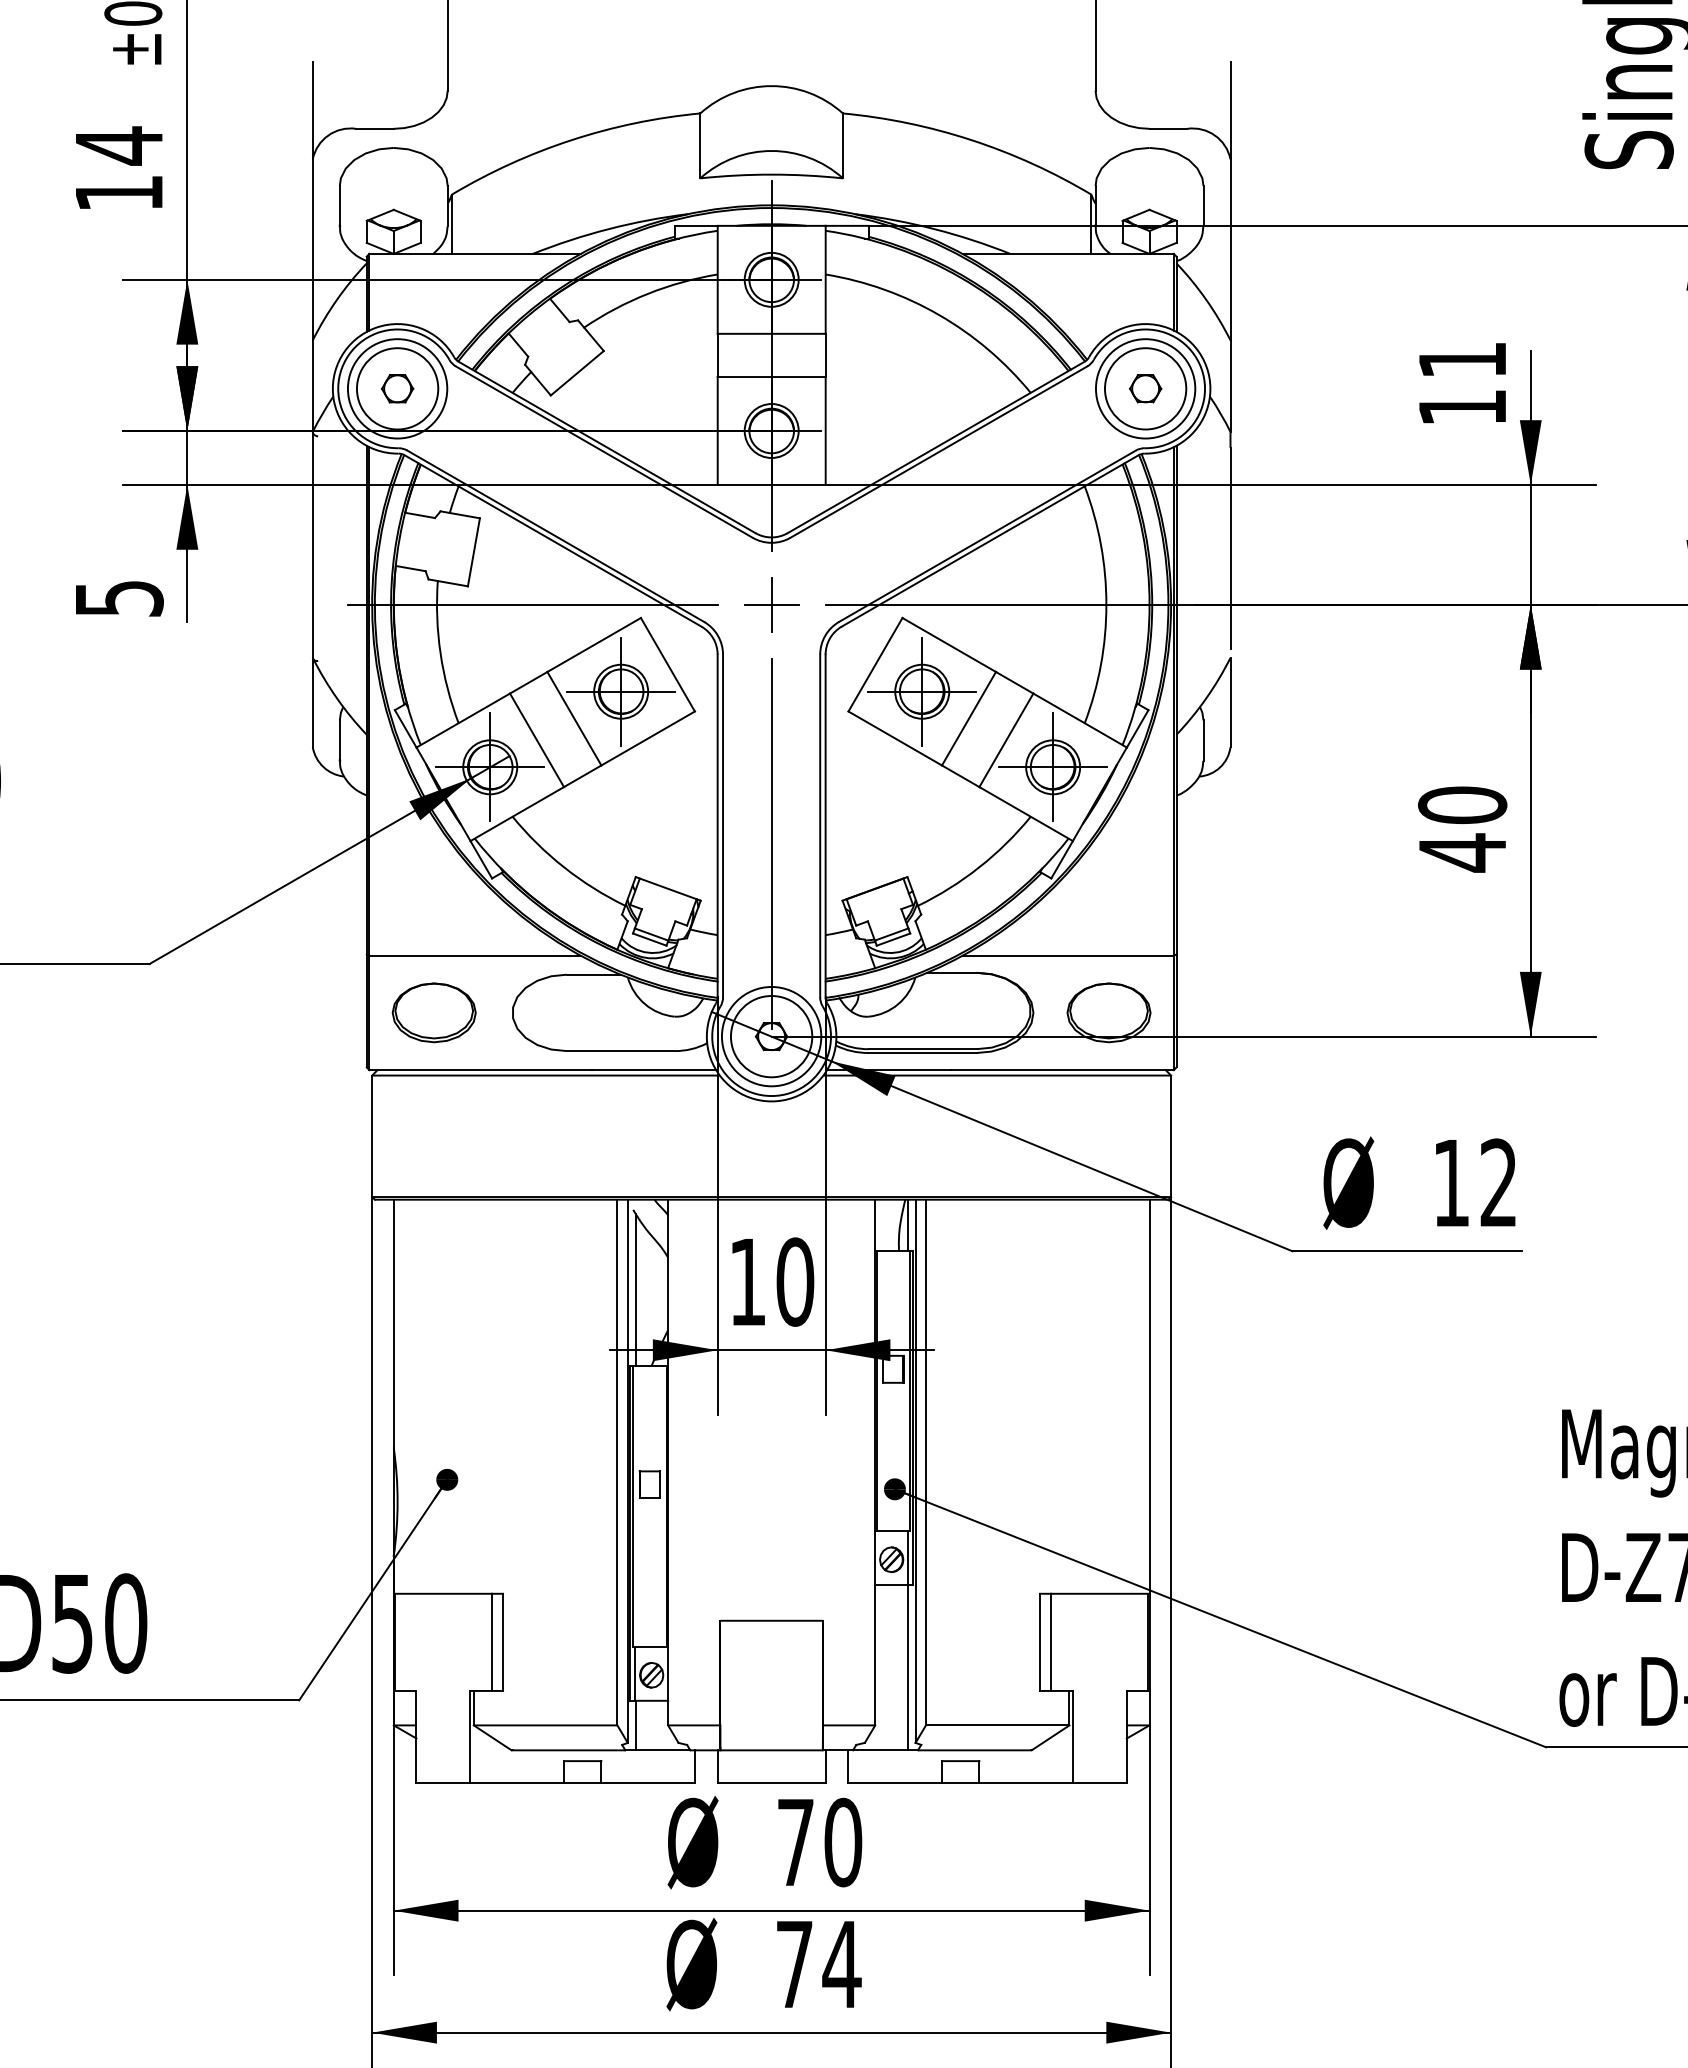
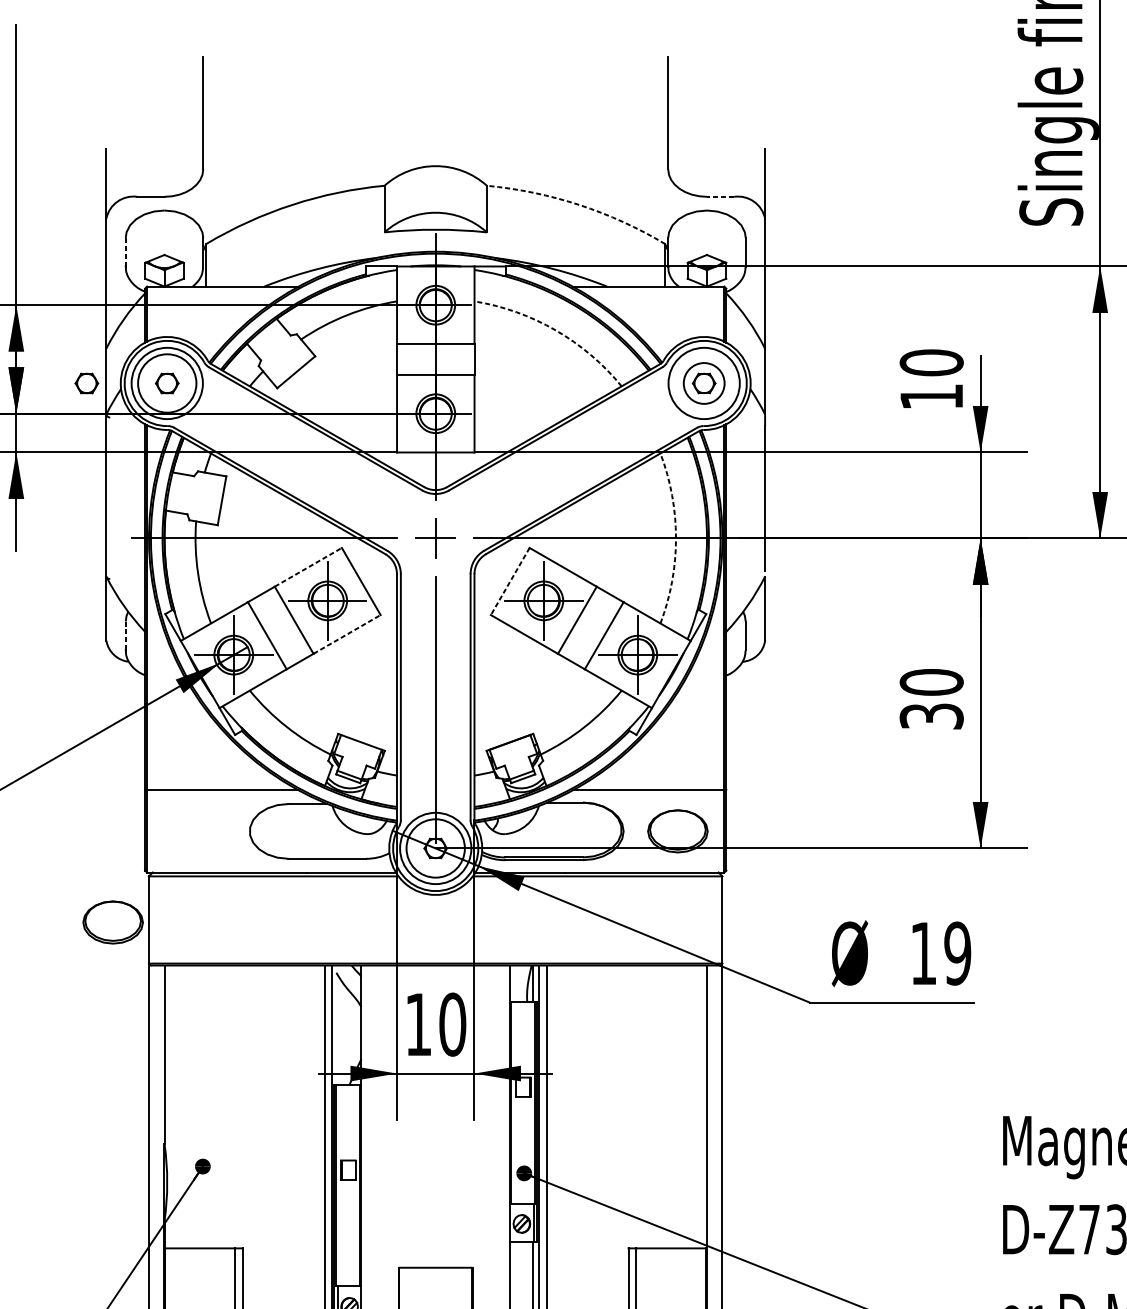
line: (1168, 128) -> (720, 196), solid -> dashed
arc: (971, 140) -> (579, 205), solid -> dashed
line: (339, 206) -> (125, 252), solid -> dashed
arc: (939, 314) -> (556, 330), solid -> dashed
text: (1462, 359) -> (931, 362), 11 -> 10
part: (285, 388) -> (86, 383), added
circle: (1145, 388) -> (704, 383), size x0.7
arc: (1106, 604) -> (676, 538), solid -> dashed
line: (594, 644) -> (308, 566), solid -> dashed
line: (875, 664) -> (510, 581), solid -> dashed
line: (648, 738) -> (347, 634), solid -> dashed
line: (339, 741) -> (125, 636), solid -> dashed
text: (1462, 852) -> (931, 716), 40 -> 30
part: (433, 1012) -> (112, 922), moved
text: (1498, 1182) -> (957, 953), 12 -> 19
line: (635, 1290) -> (338, 1030), removed

